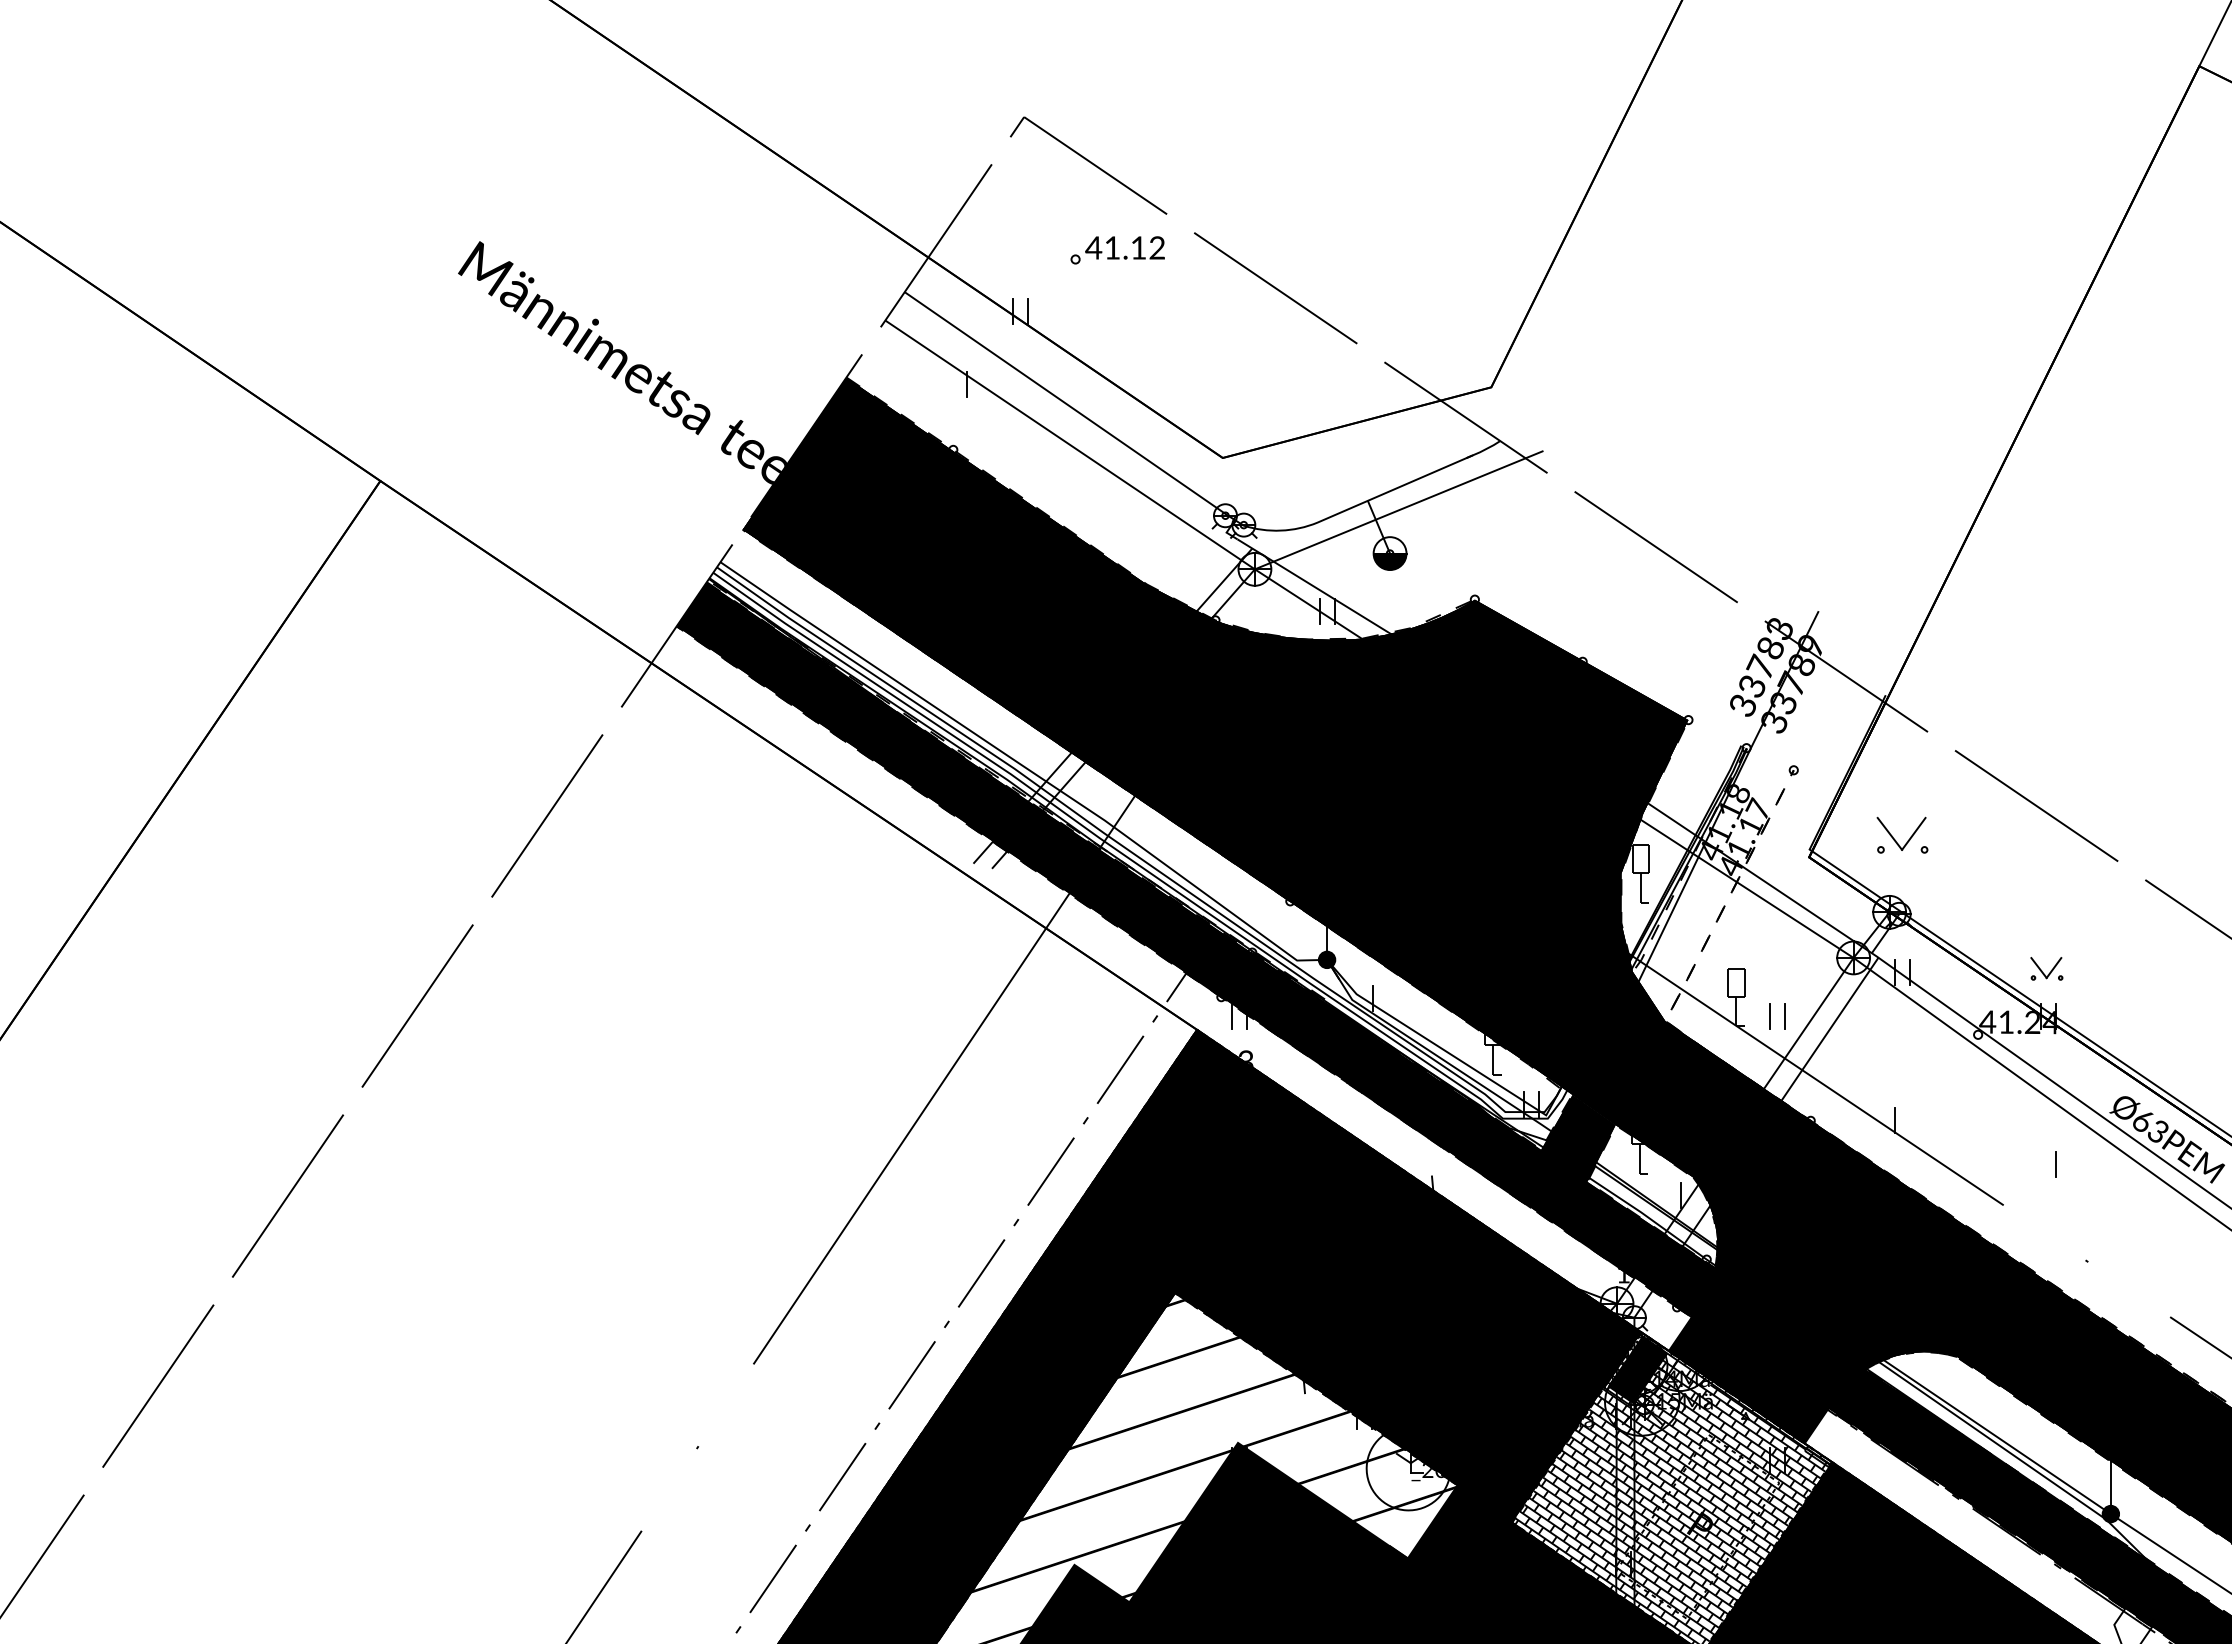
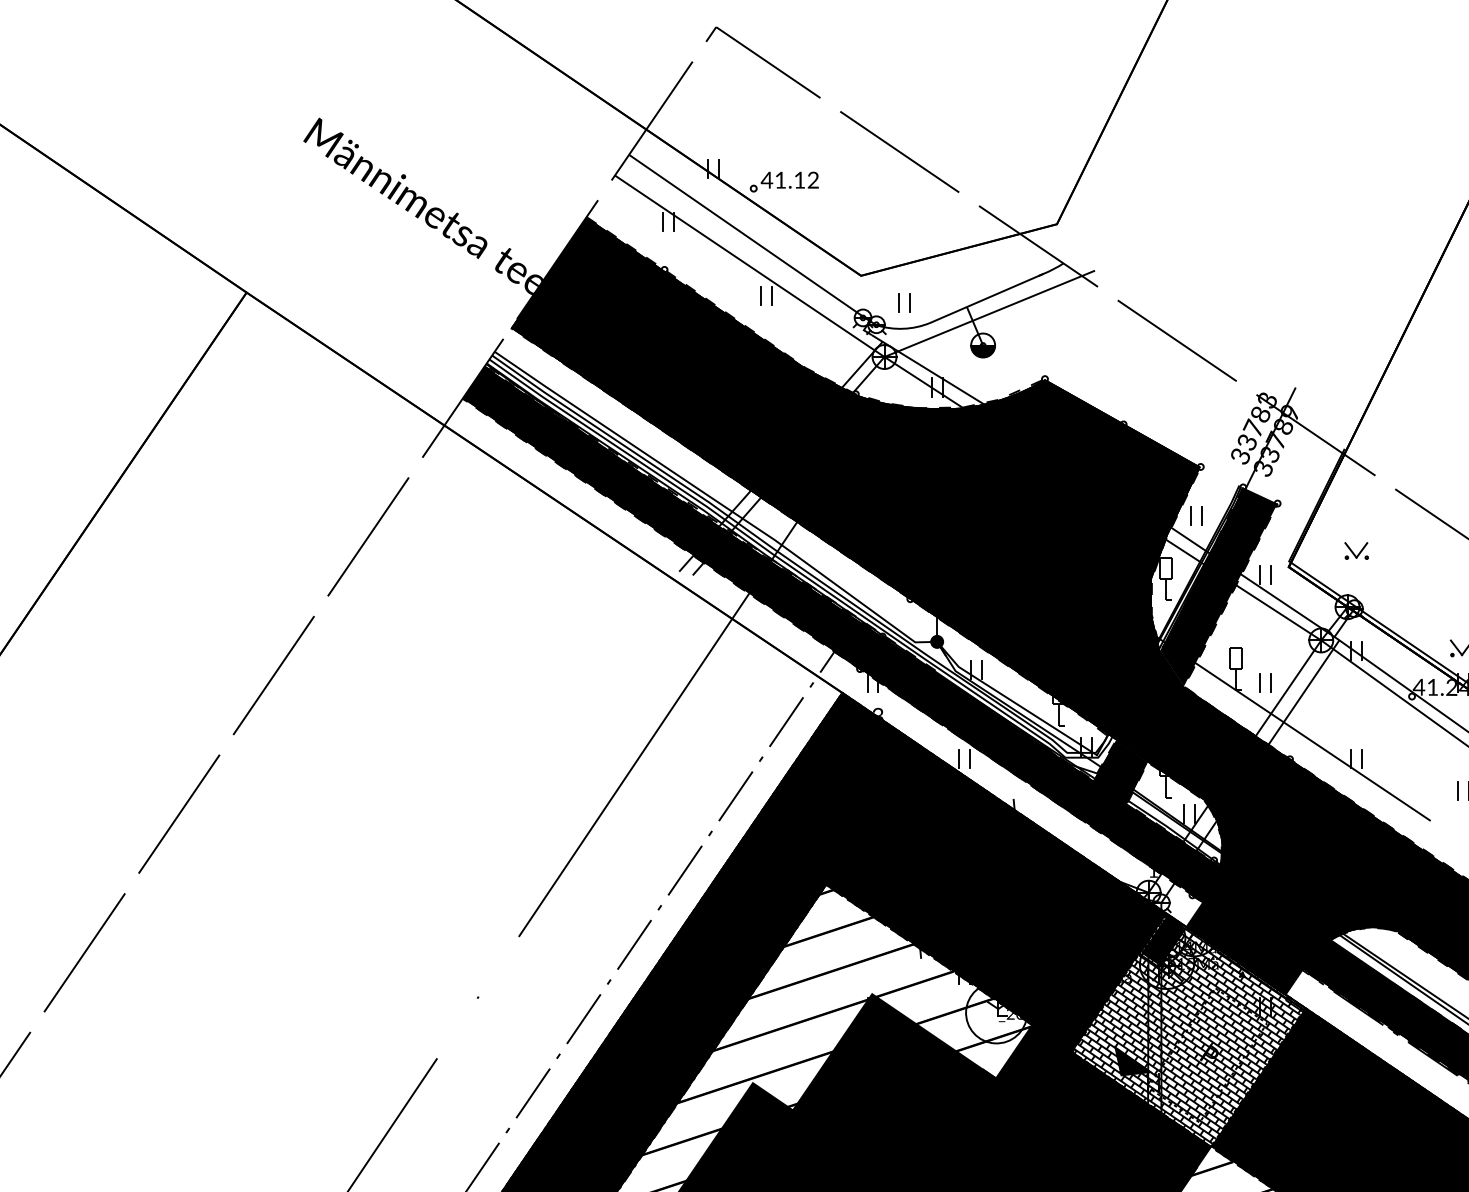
part: (1117, 250) -> (784, 182), moved
line: (951, 383) -> (663, 221), added
line: (1085, 484) -> (760, 295), added
line: (1100, 484) -> (771, 295), added
line: (1274, 494) -> (898, 302), added
line: (1289, 494) -> (909, 302), added
line: (1674, 786) -> (1190, 515), added
line: (1689, 786) -> (1201, 515), added
part: (1901, 835) -> (1356, 551), size x0.62
line: (1769, 867) -> (1259, 574), added
line: (1784, 868) -> (1270, 575), added
fill: (1712, 884) -> (1218, 586), added
line: (1388, 997) -> (981, 669), added
line: (1356, 1119) -> (958, 758), added
line: (1371, 1119) -> (969, 758), added
line: (1909, 1119) -> (1361, 758), added
line: (2040, 1164) -> (1457, 791), added
line: (1665, 1195) -> (1184, 813), added
fill: (1596, 1534) -> (1133, 1061), added

